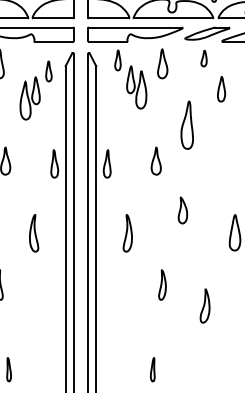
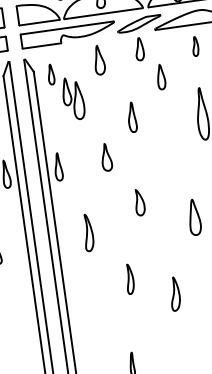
part: (203, 58) -> (138, 49), size x1.43
part: (130, 79) -> (66, 91), moved
part: (186, 124) -> (131, 116), size x0.62

